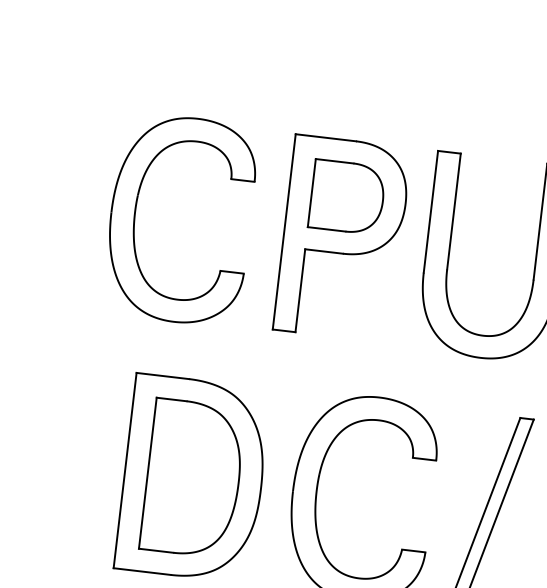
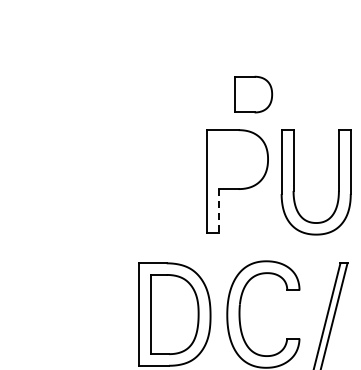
part: (347, 197) -> (253, 94), moved
part: (136, 214) -> (129, 181), removed
line: (299, 289) -> (218, 210), solid -> dashed

